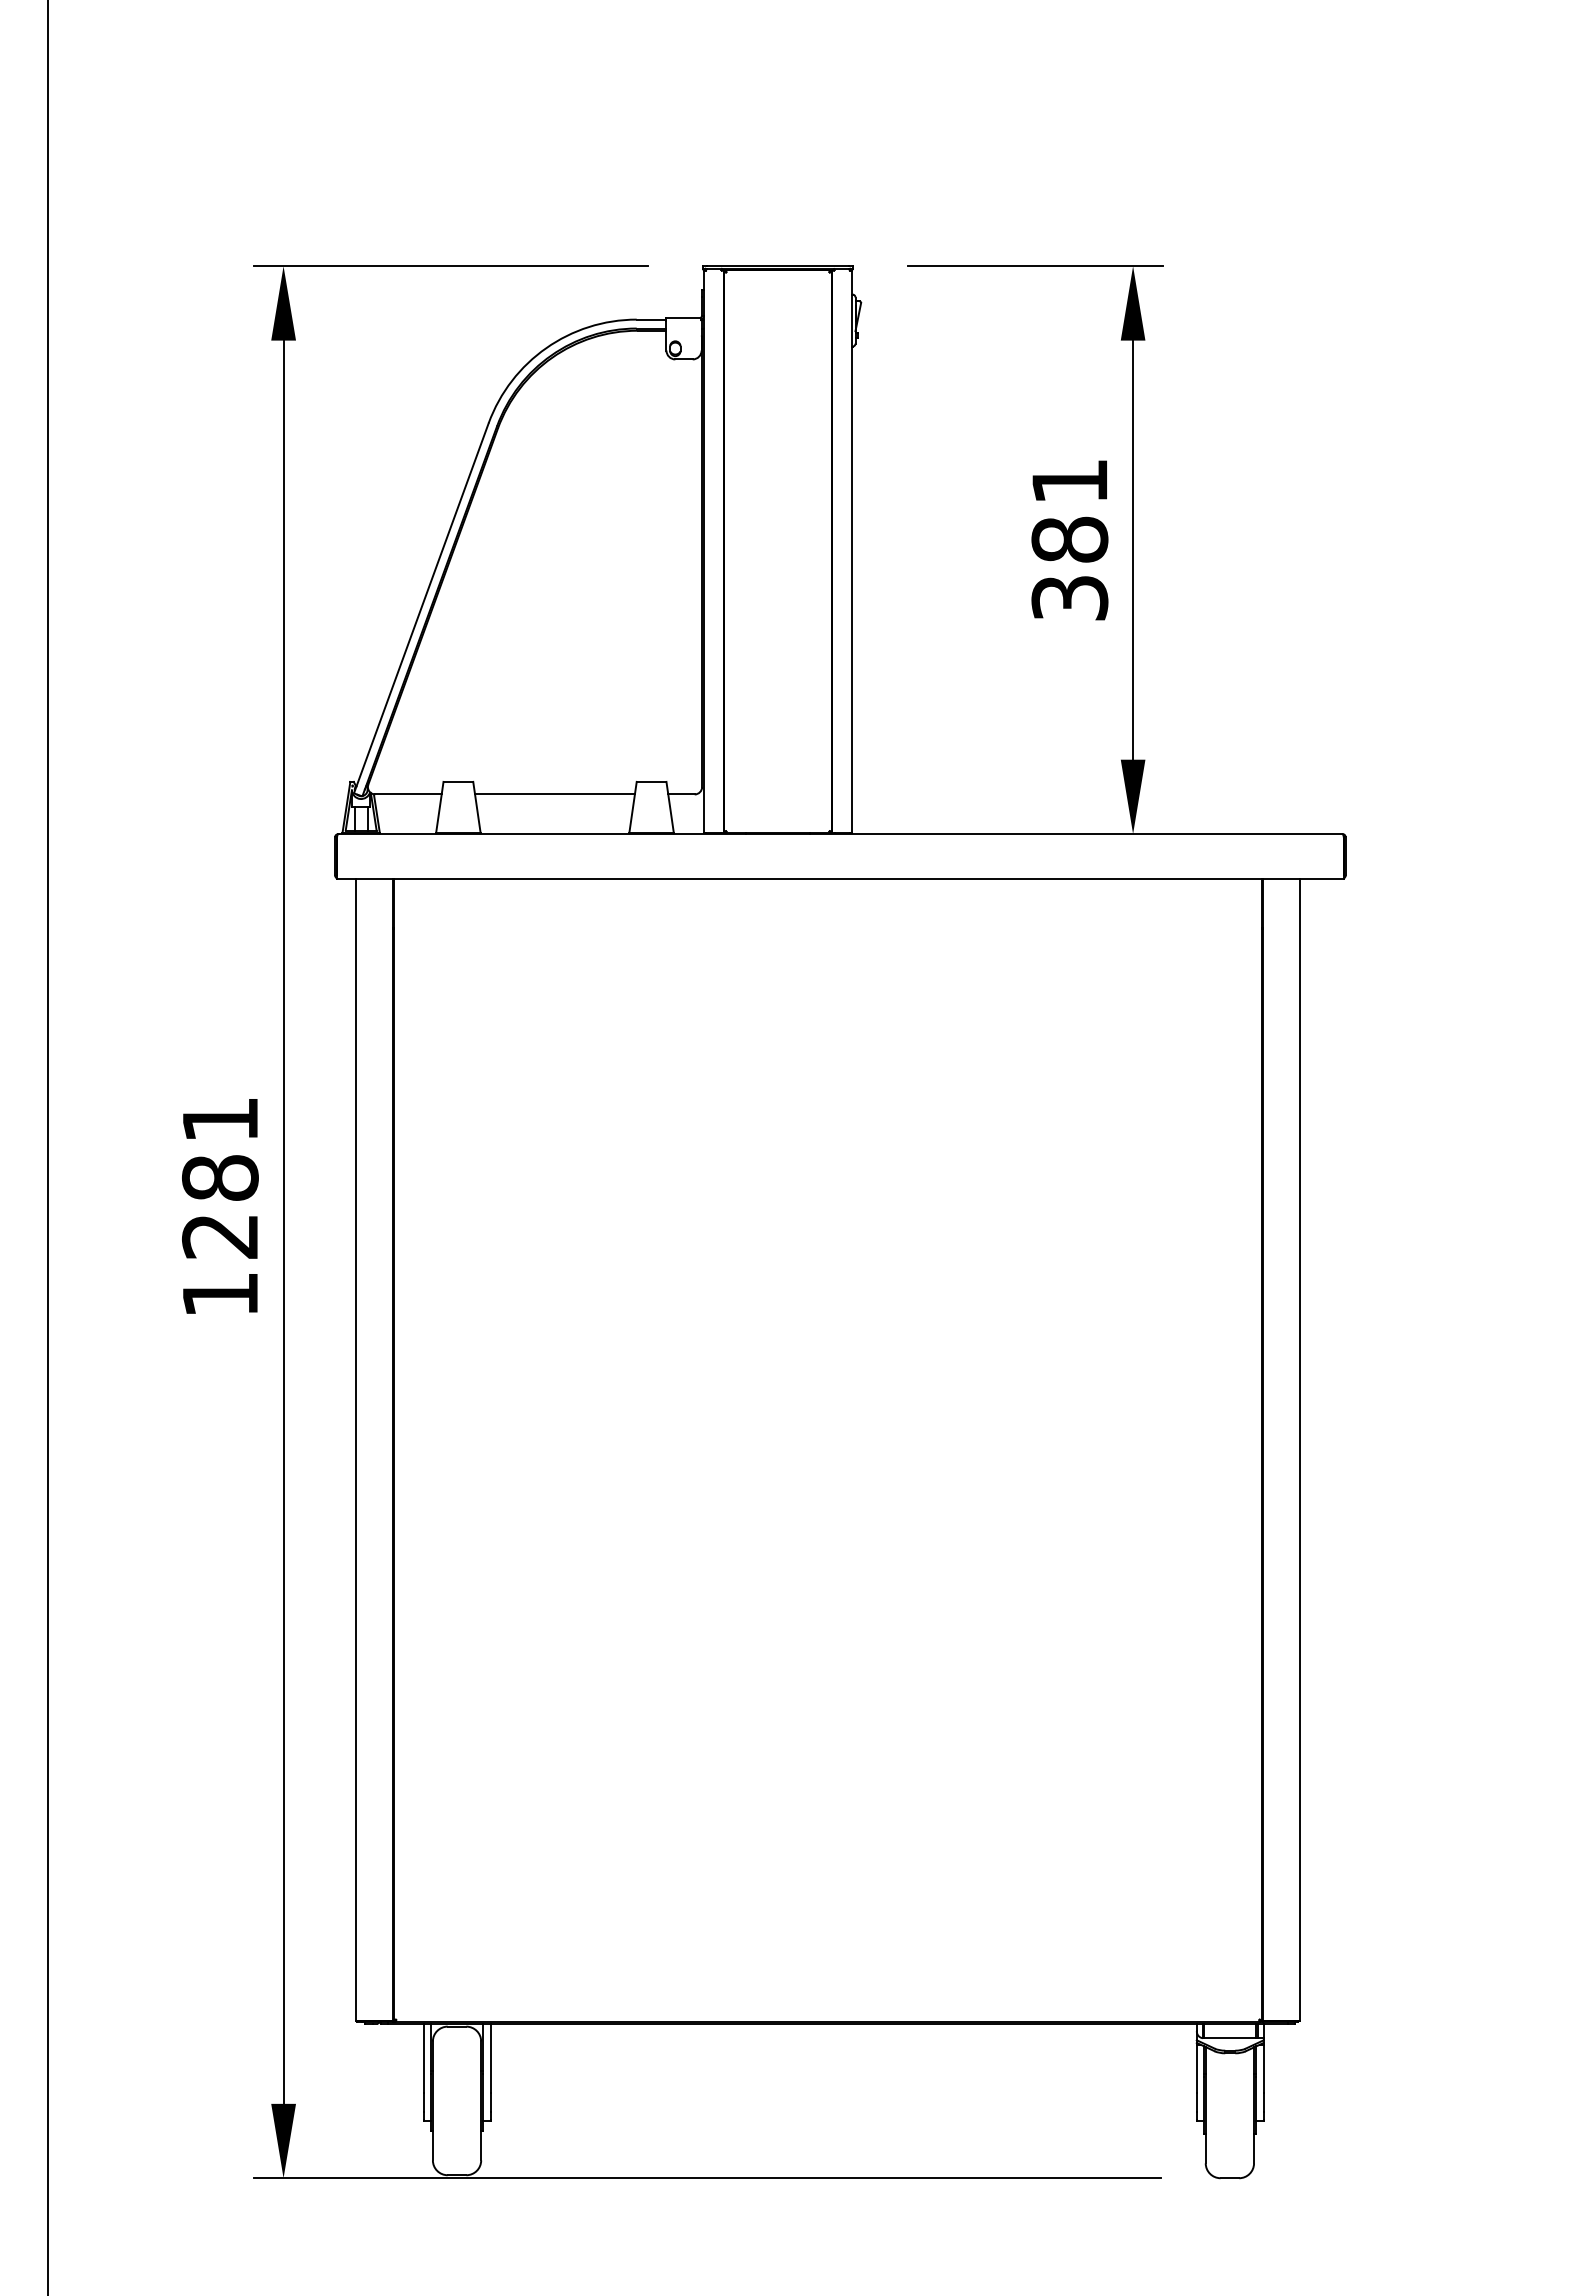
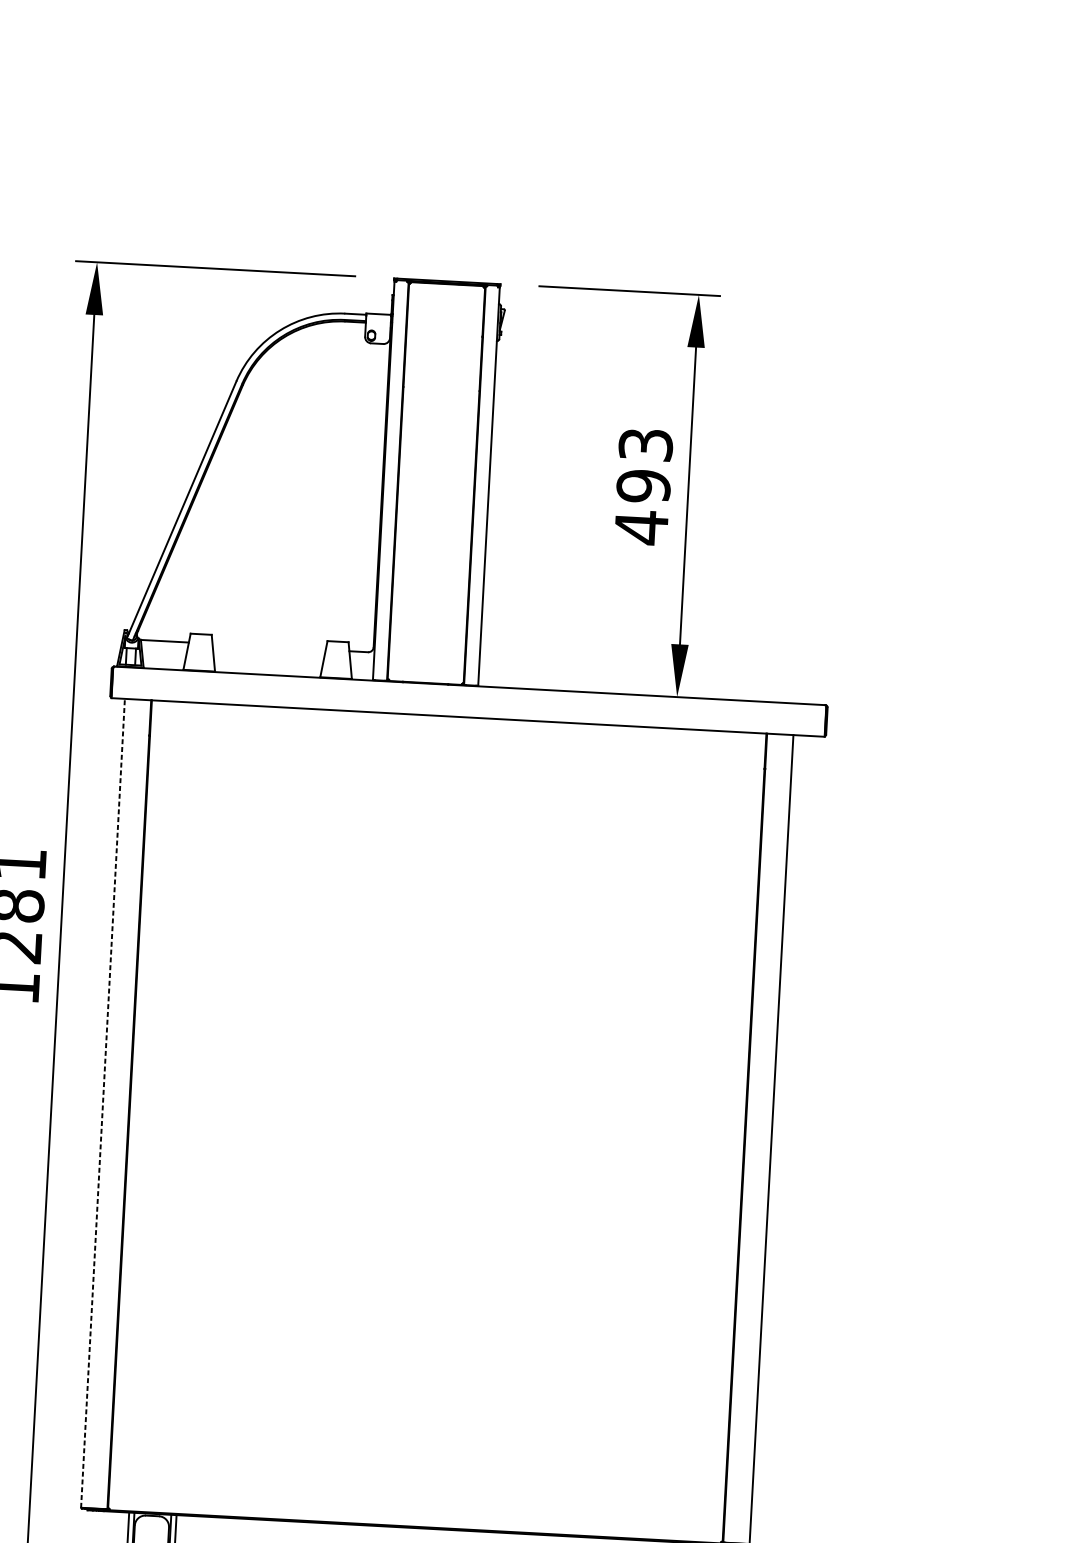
text: (1069, 540) -> (643, 486), 381 -> 493
line: (554, 794) -> (268, 646), removed
line: (355, 1449) -> (102, 1103), solid -> dashed

